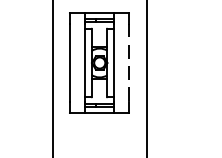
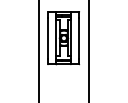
line: (129, 63) -> (79, 38), dashed -> solid

